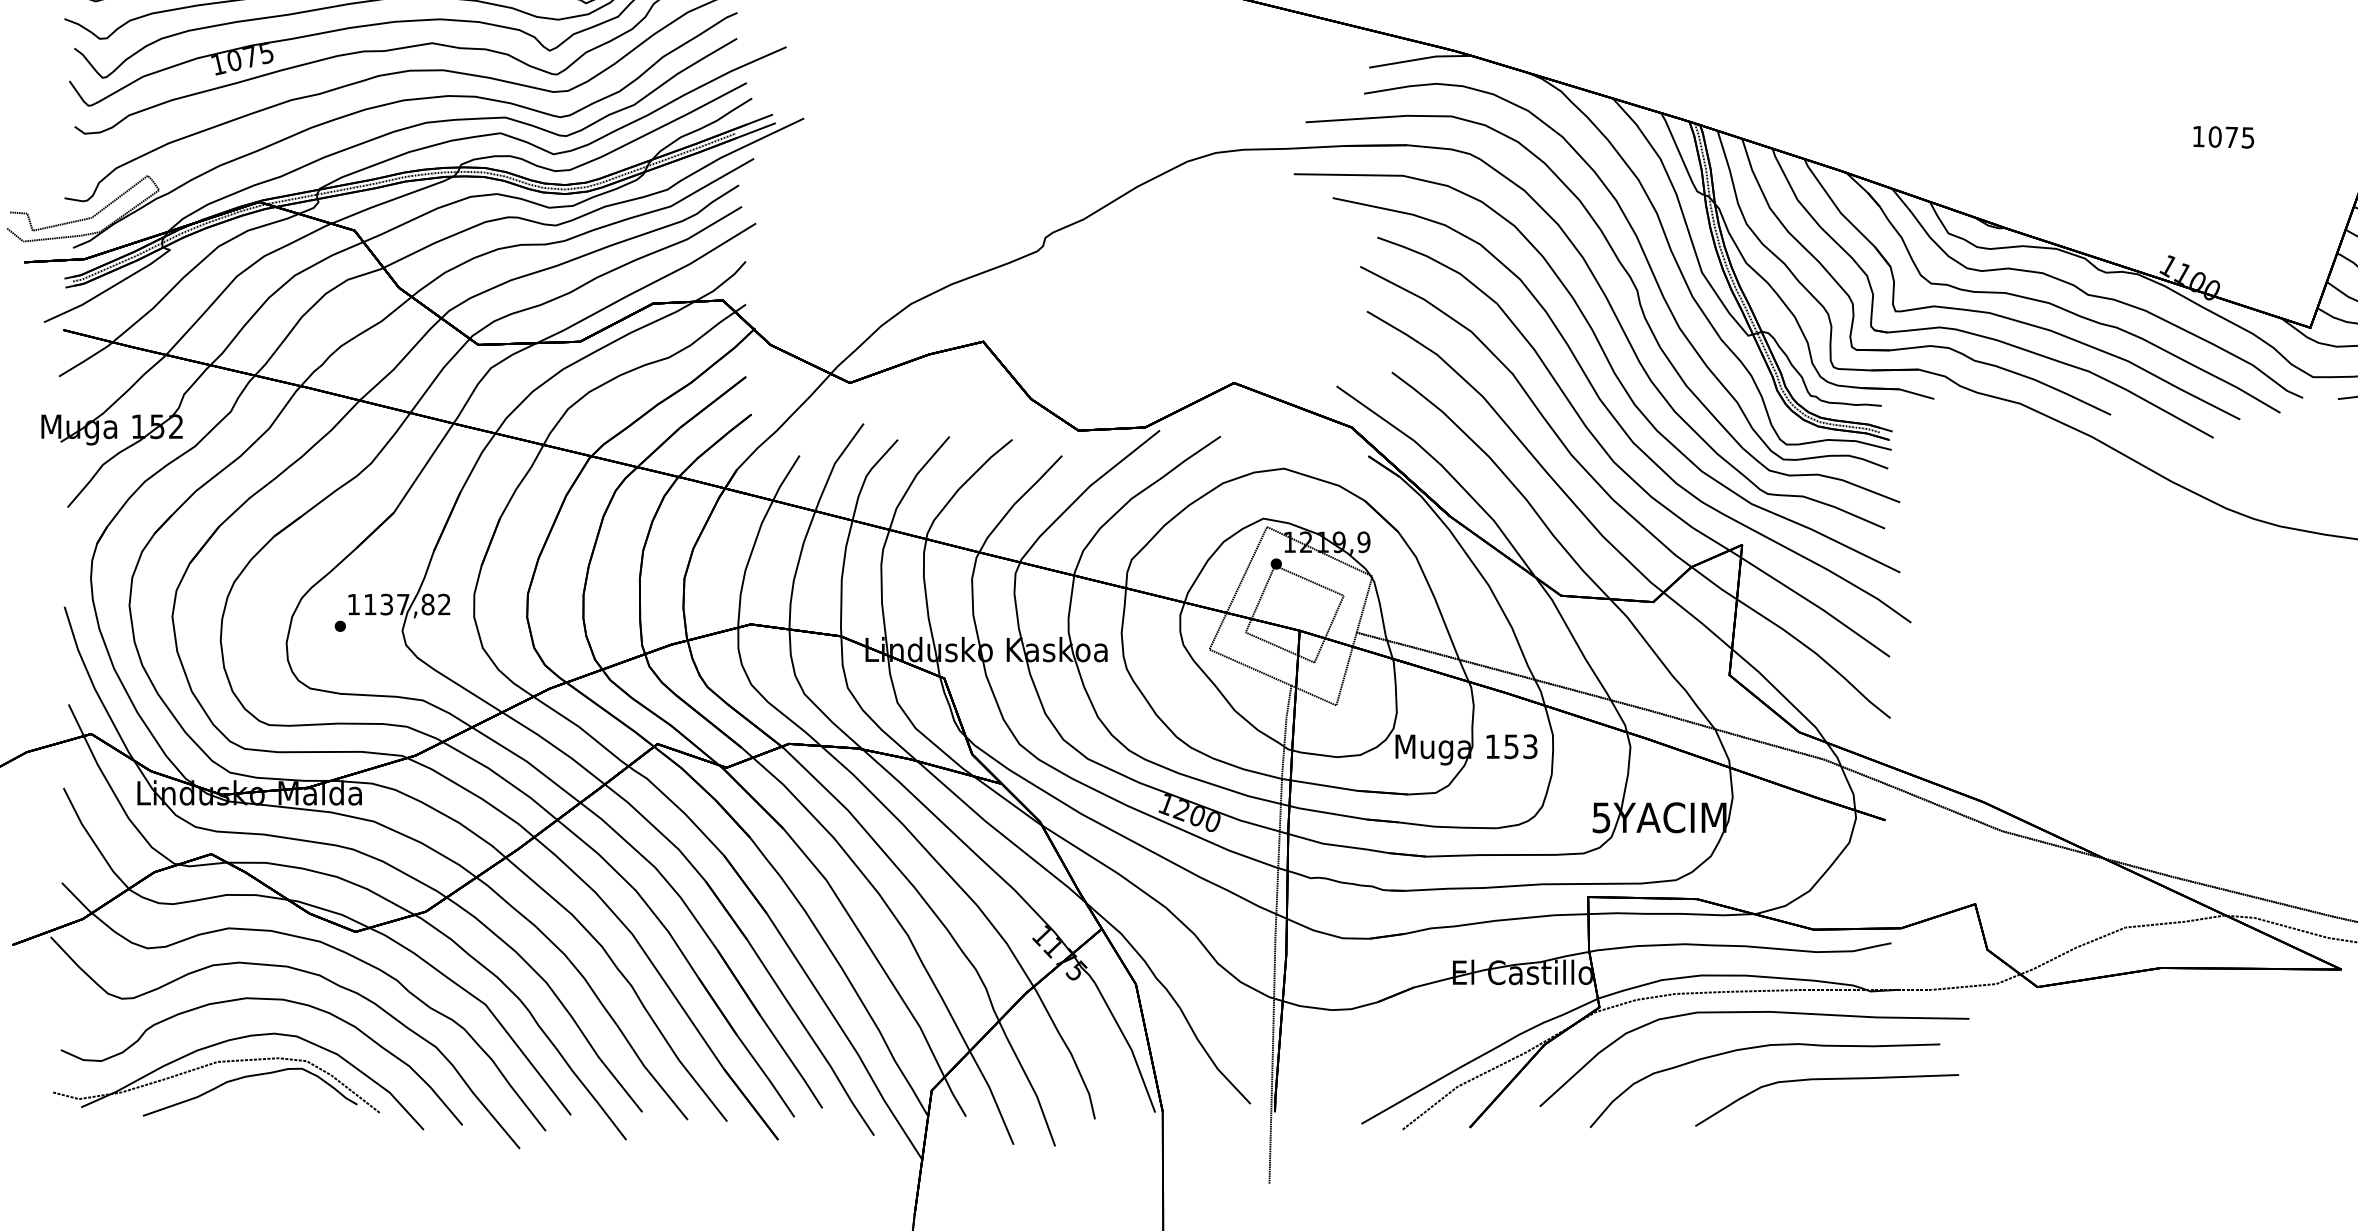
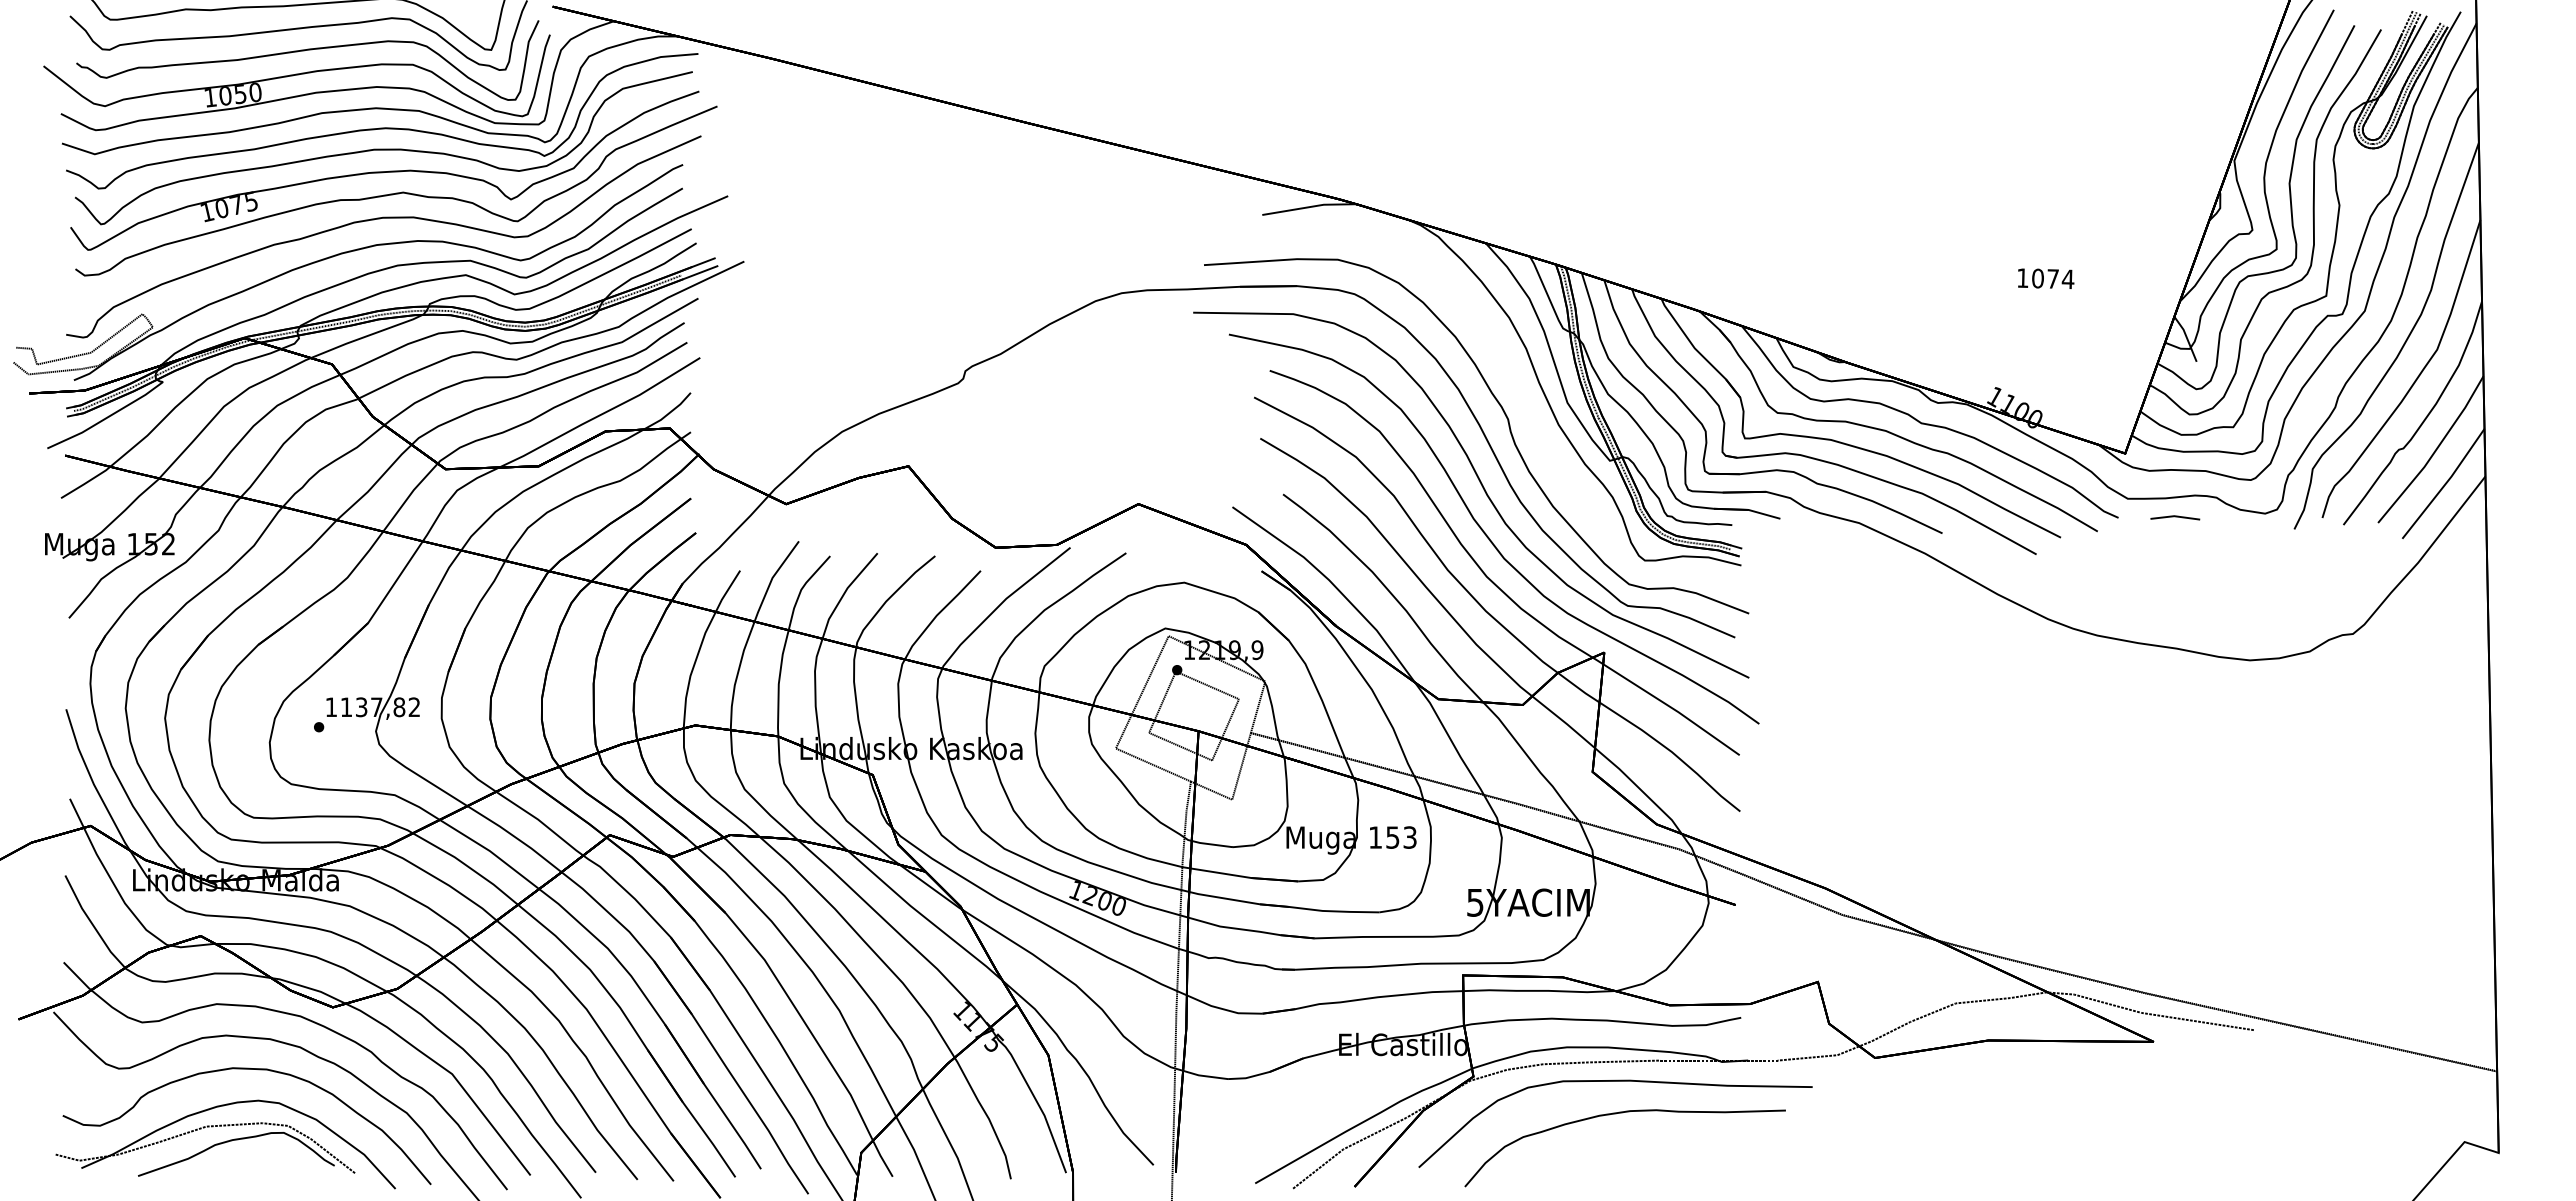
text: (2247, 138) -> (2067, 279), 1075 -> 1074
curve: (1648, 266) -> (1518, 397), removed
curve: (1827, 1080) -> (1682, 1143), removed

